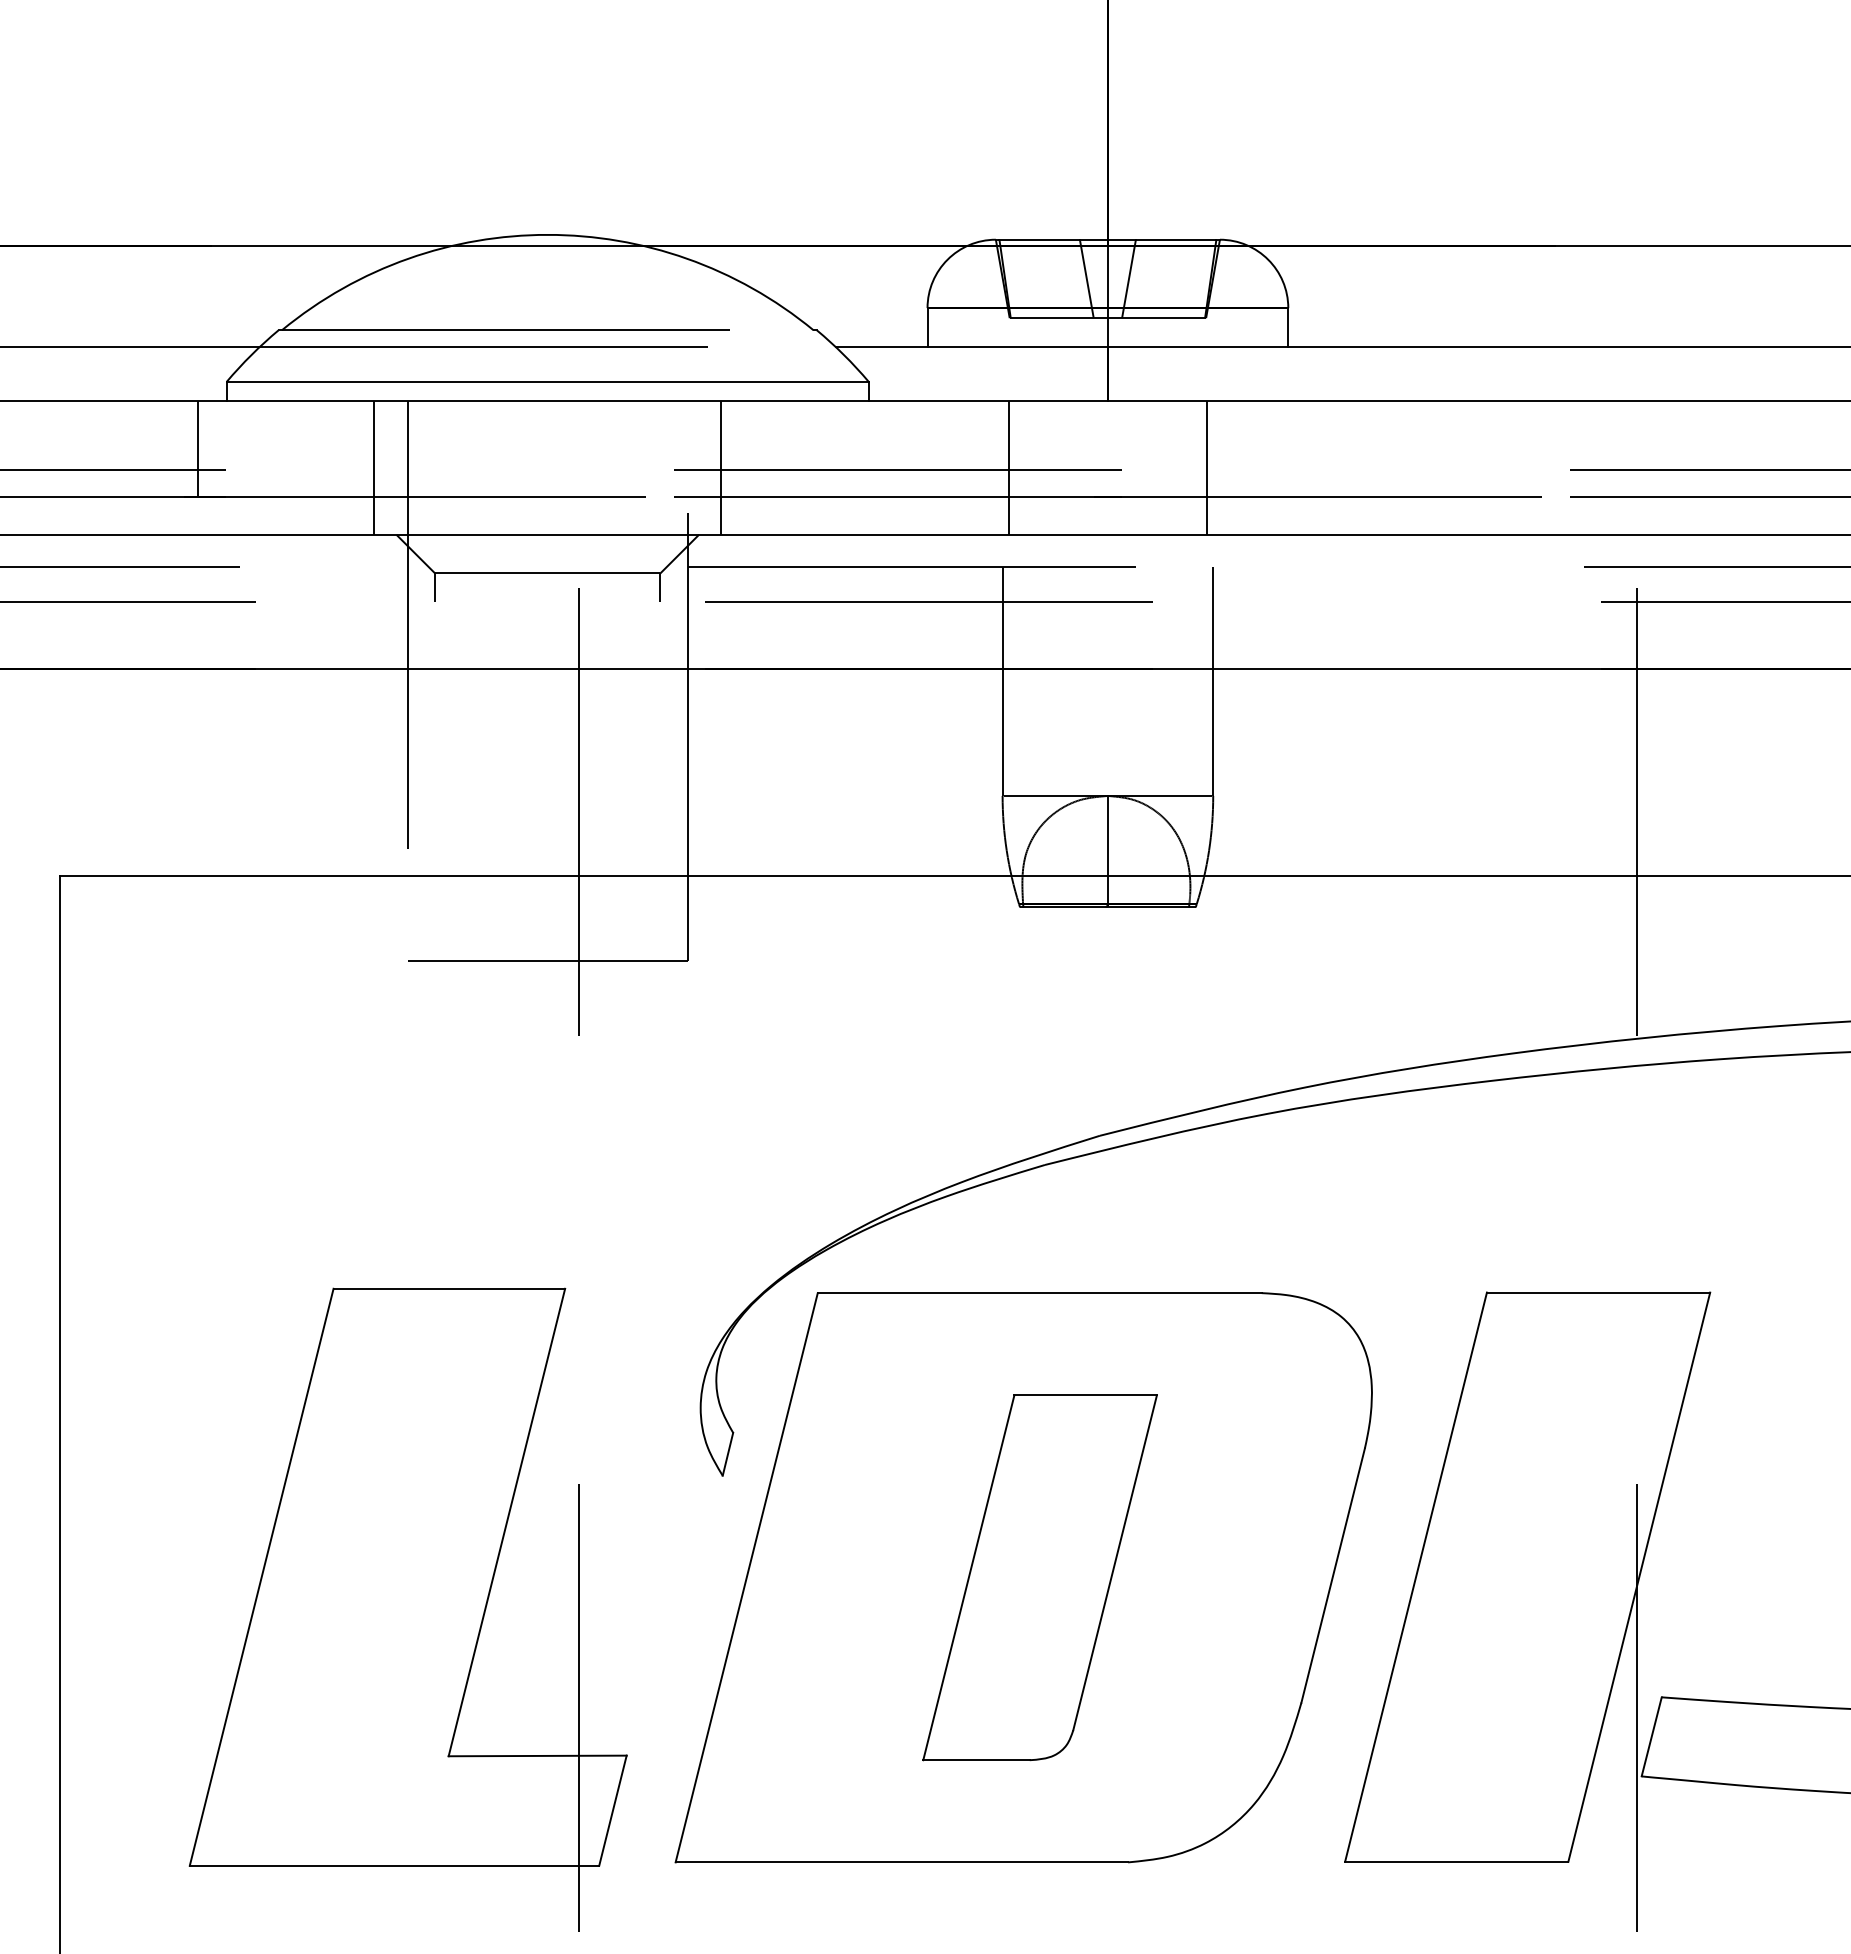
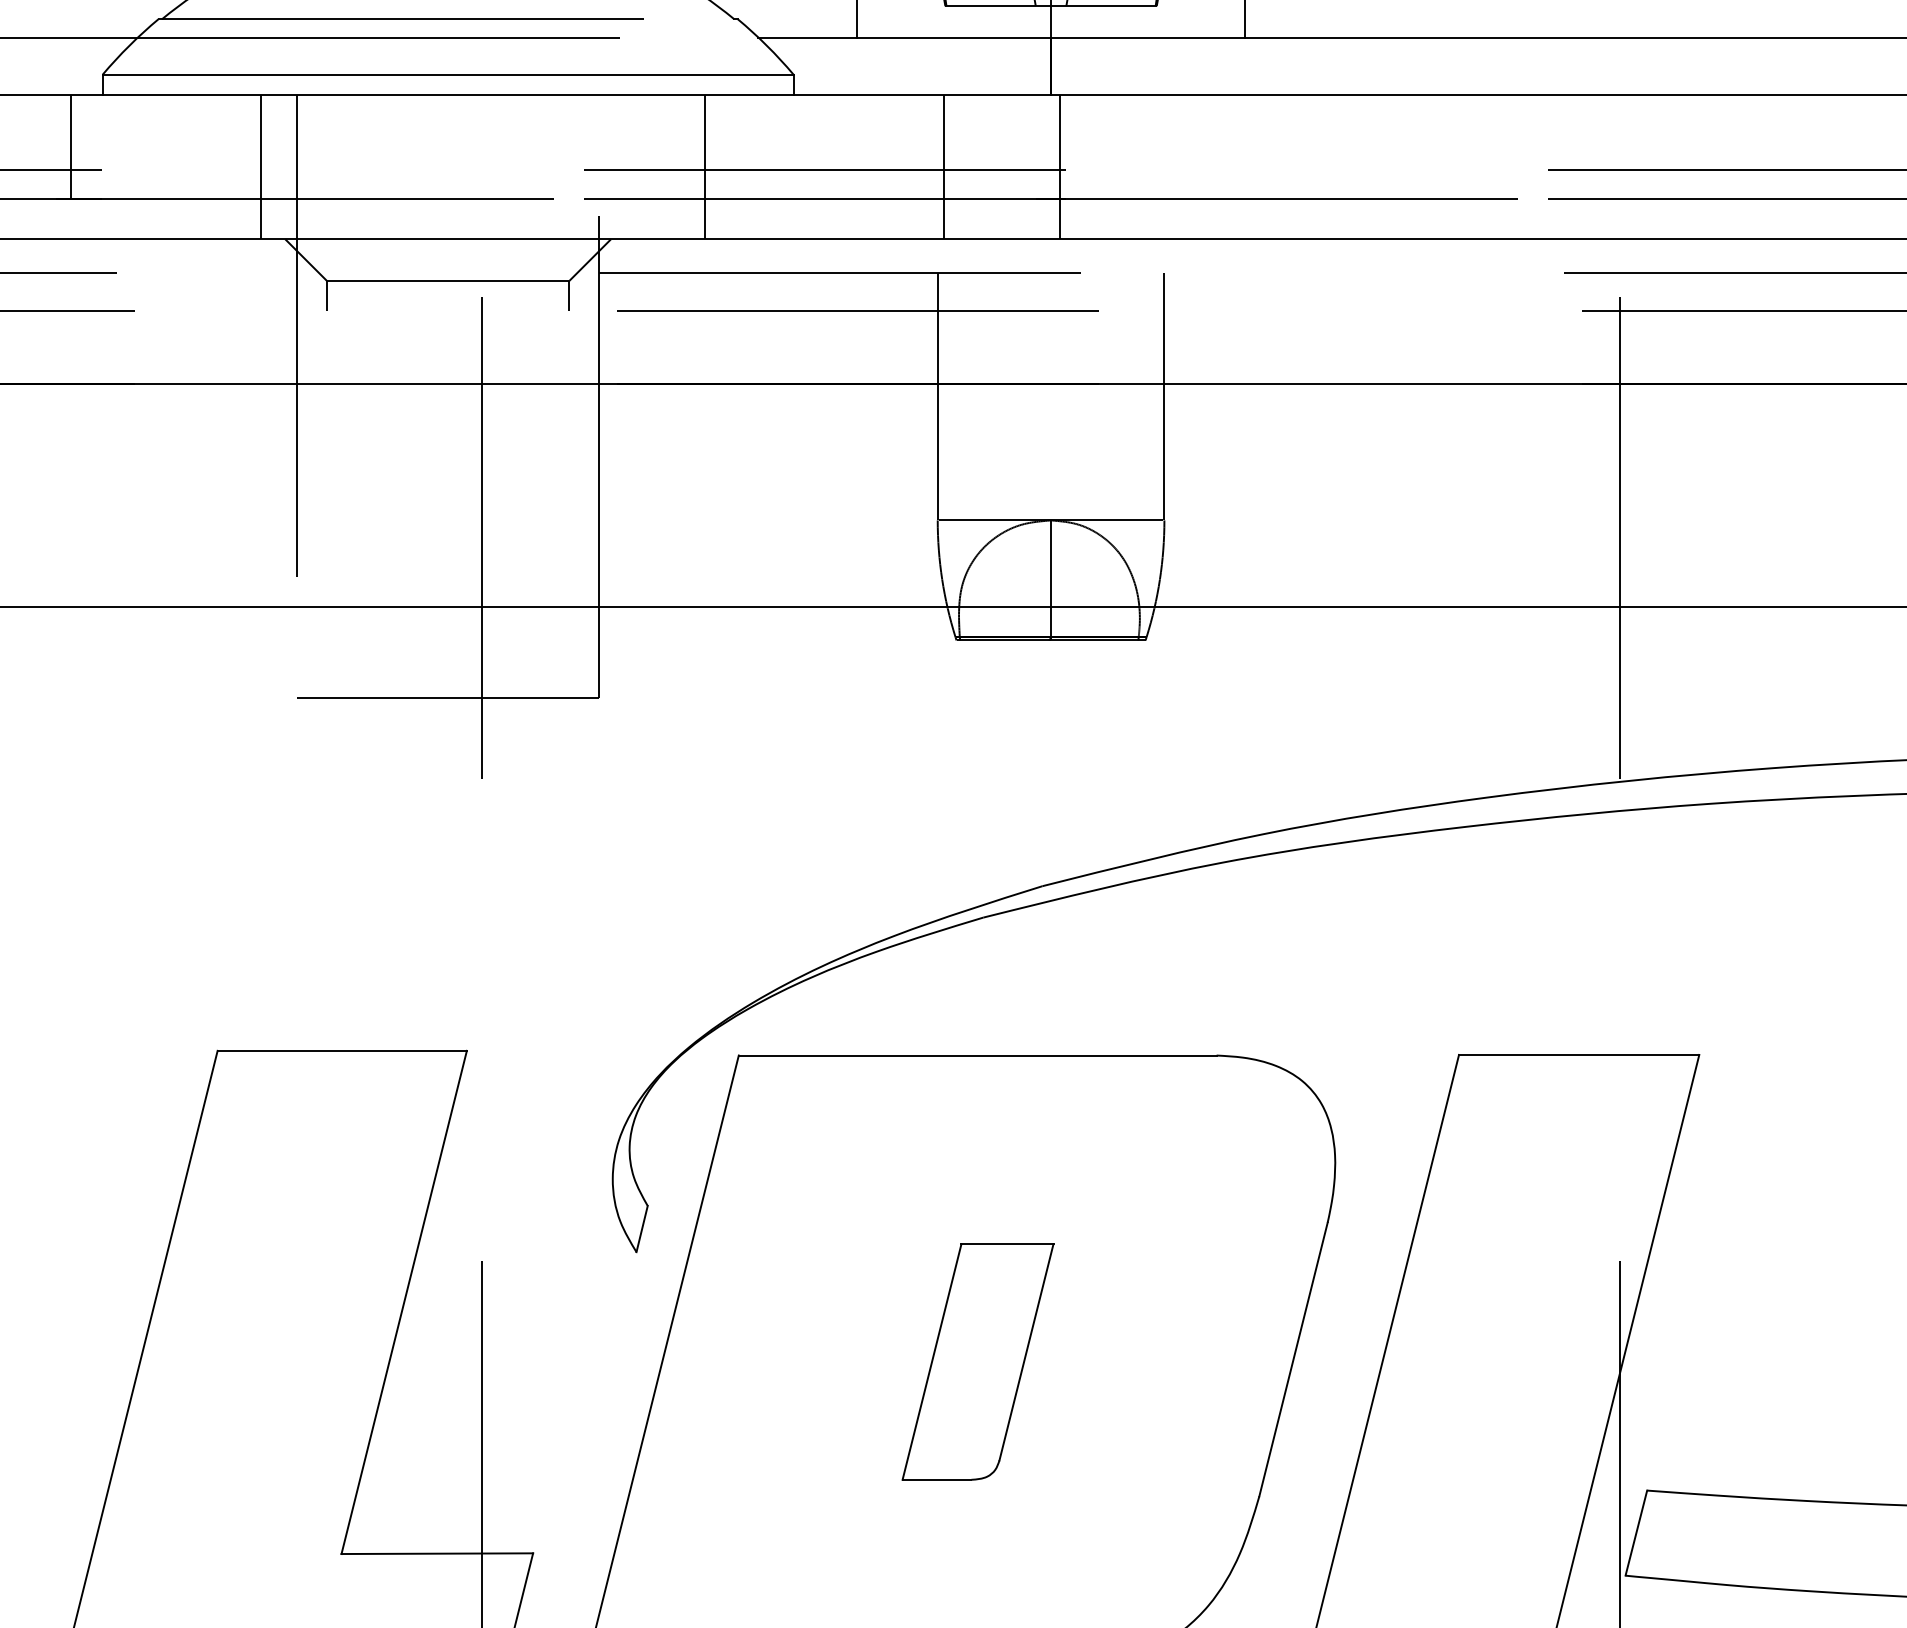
line: (721, 467) -> (705, 166), moved
line: (1207, 467) -> (1060, 166), moved
part: (1039, 1577) -> (977, 1361), size x0.6

